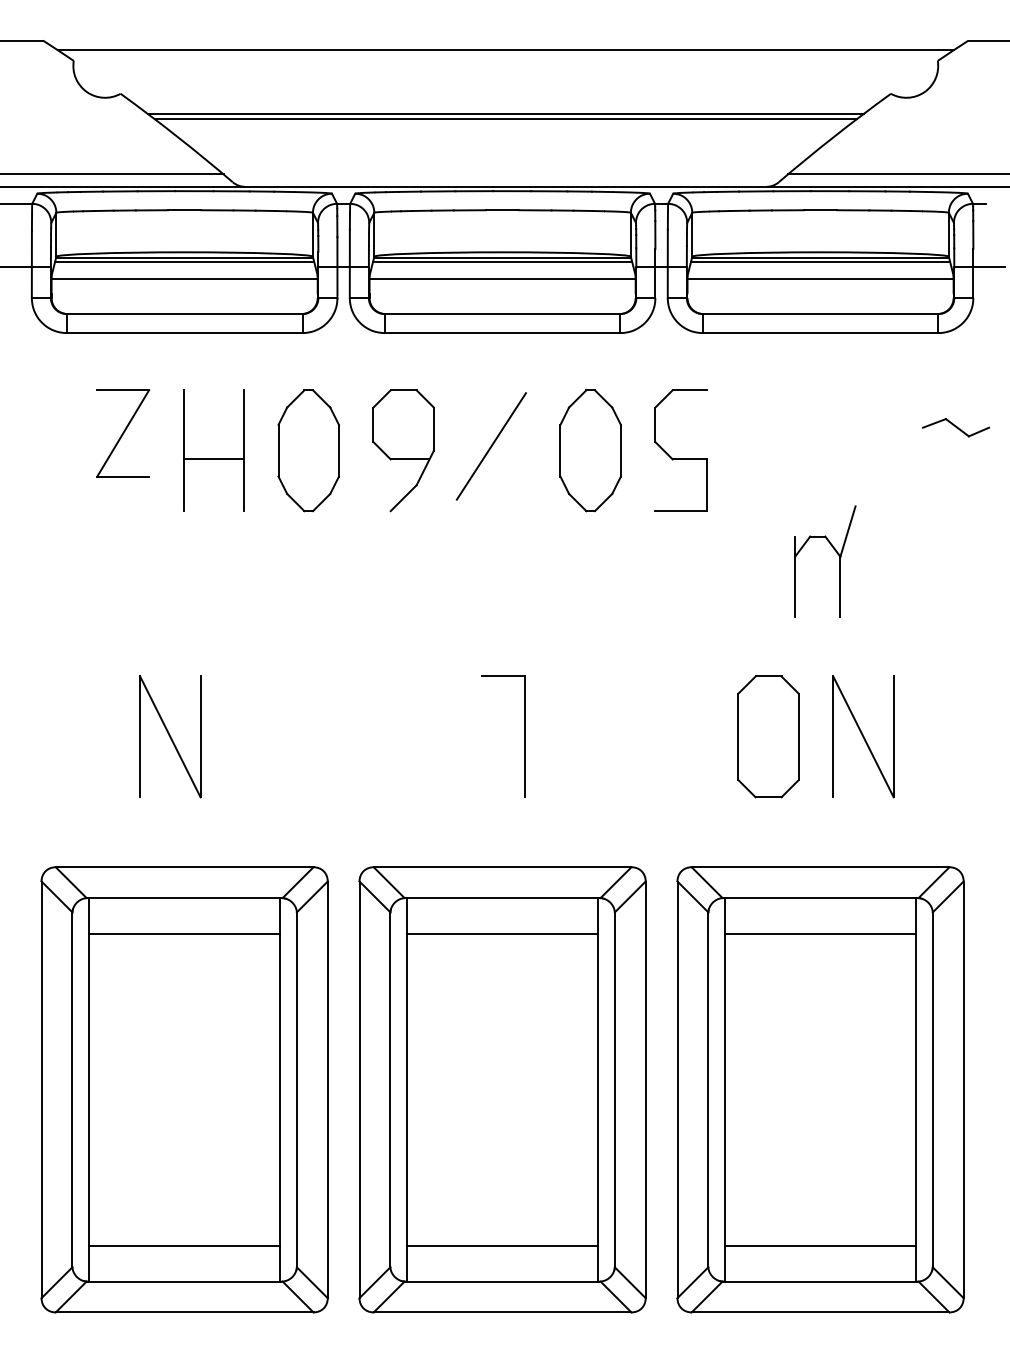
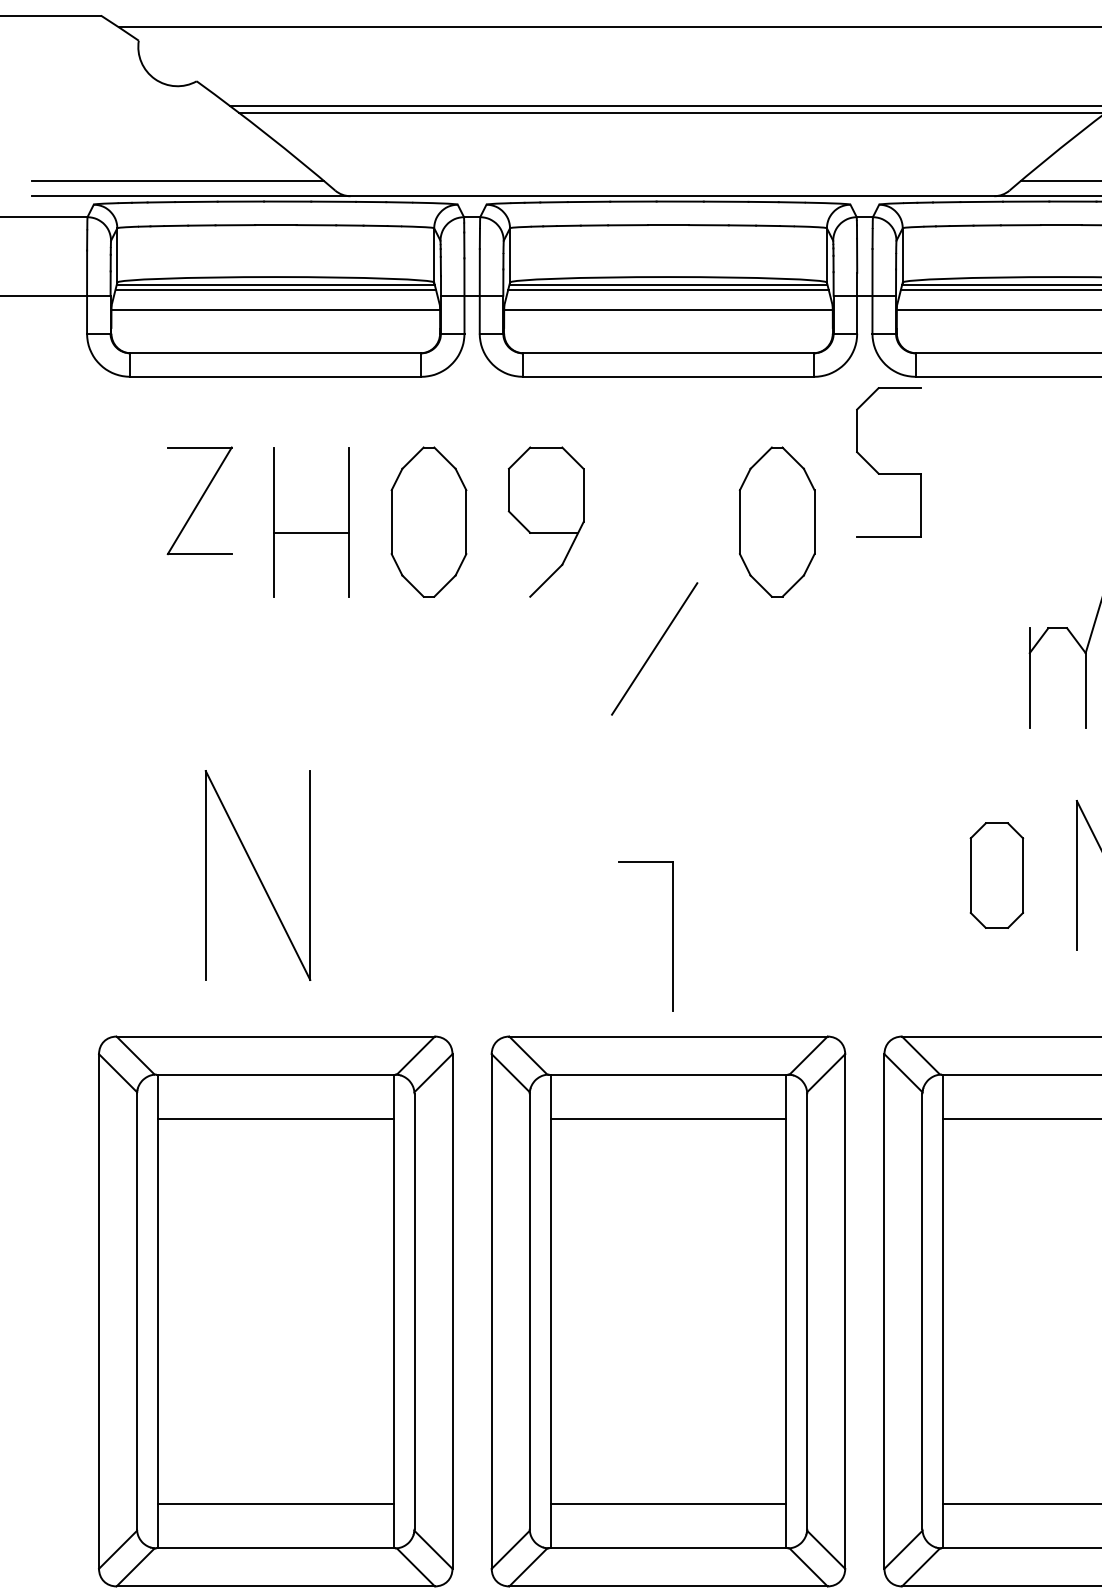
line: (490, 446) -> (653, 649), moved
part: (680, 458) -> (888, 472), moved
part: (170, 736) -> (258, 875), size x1.4
part: (524, 736) -> (672, 935), moved
part: (768, 736) -> (996, 875), size x0.7

